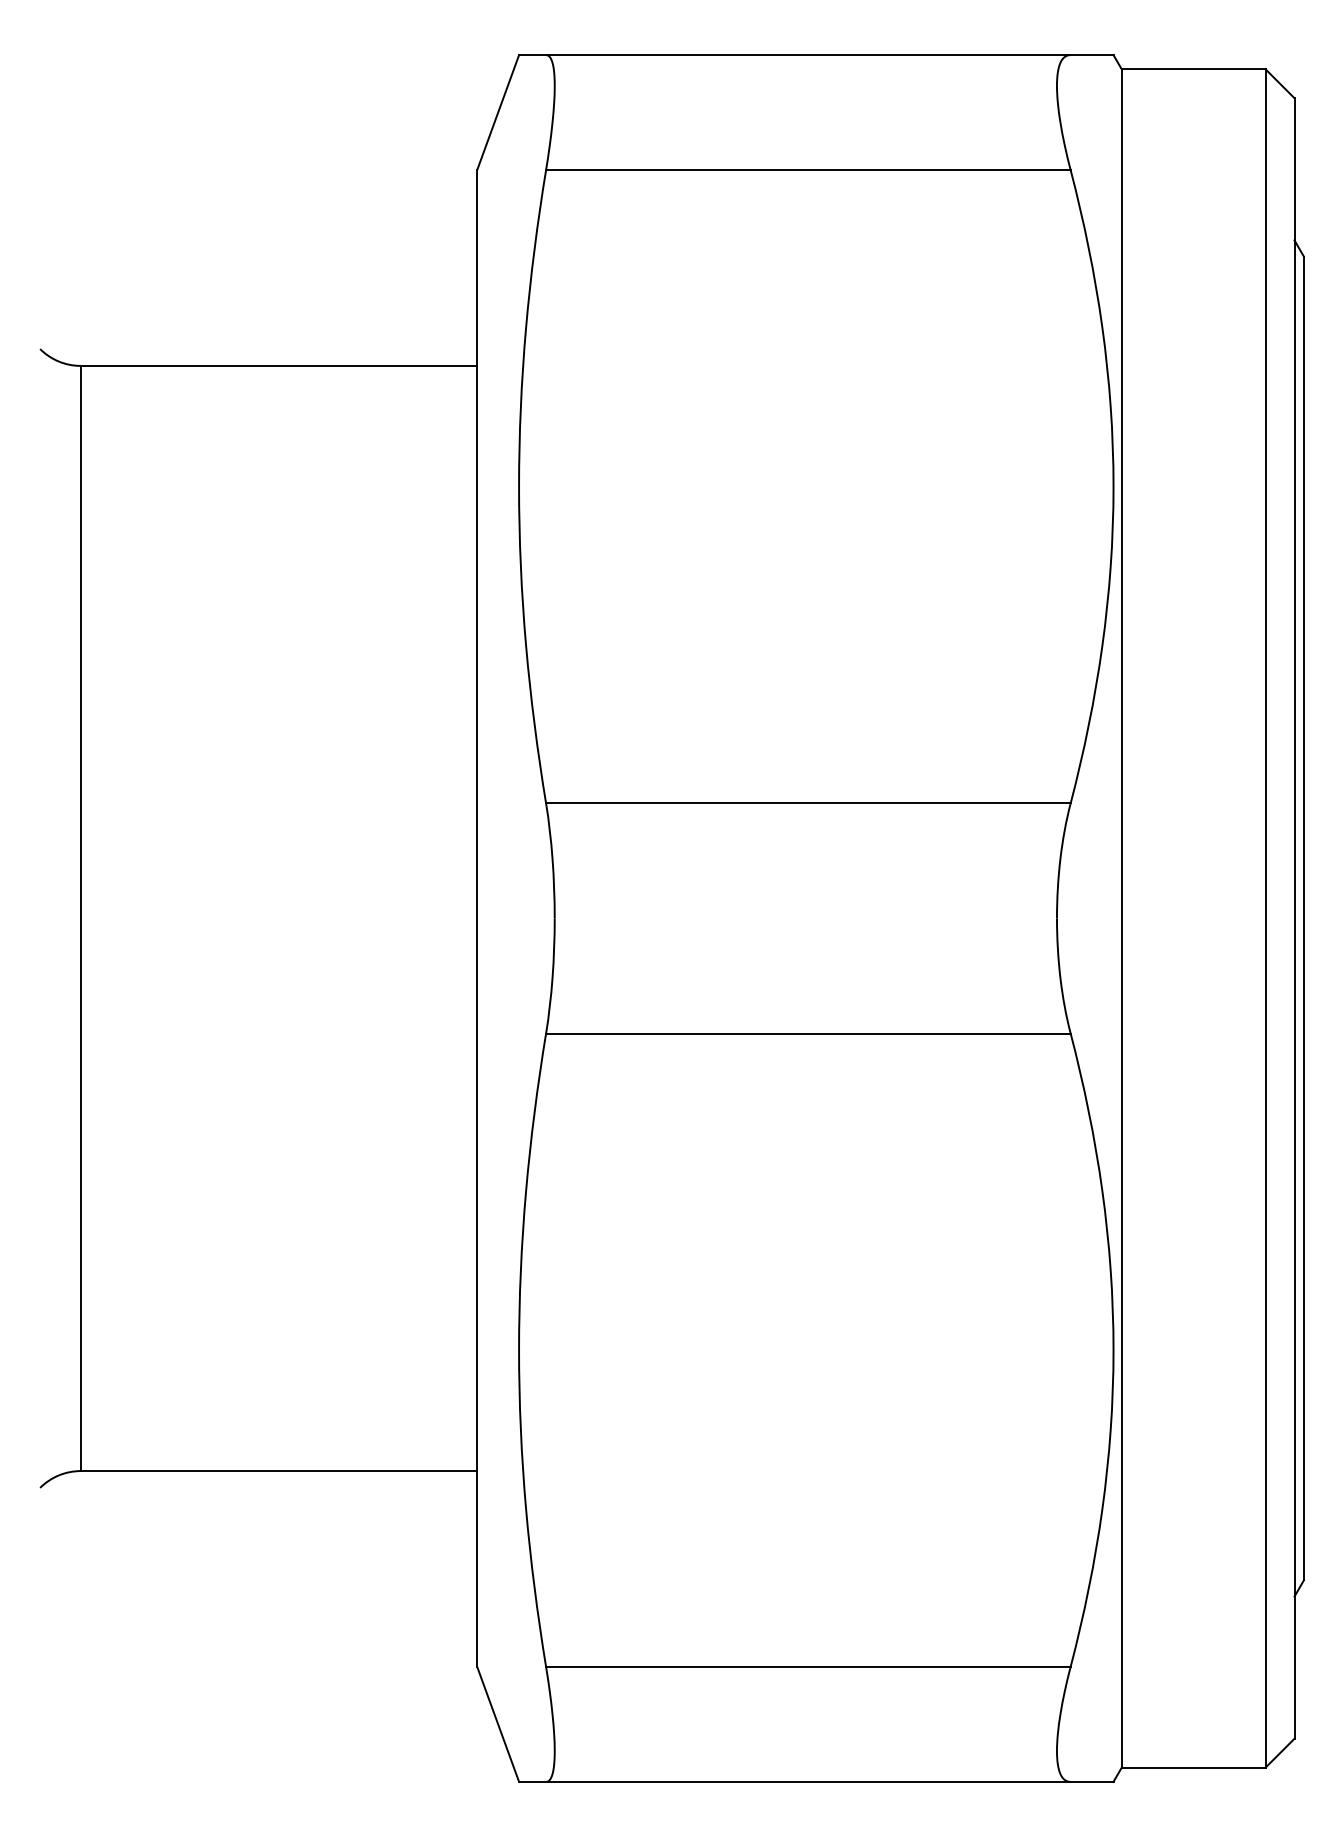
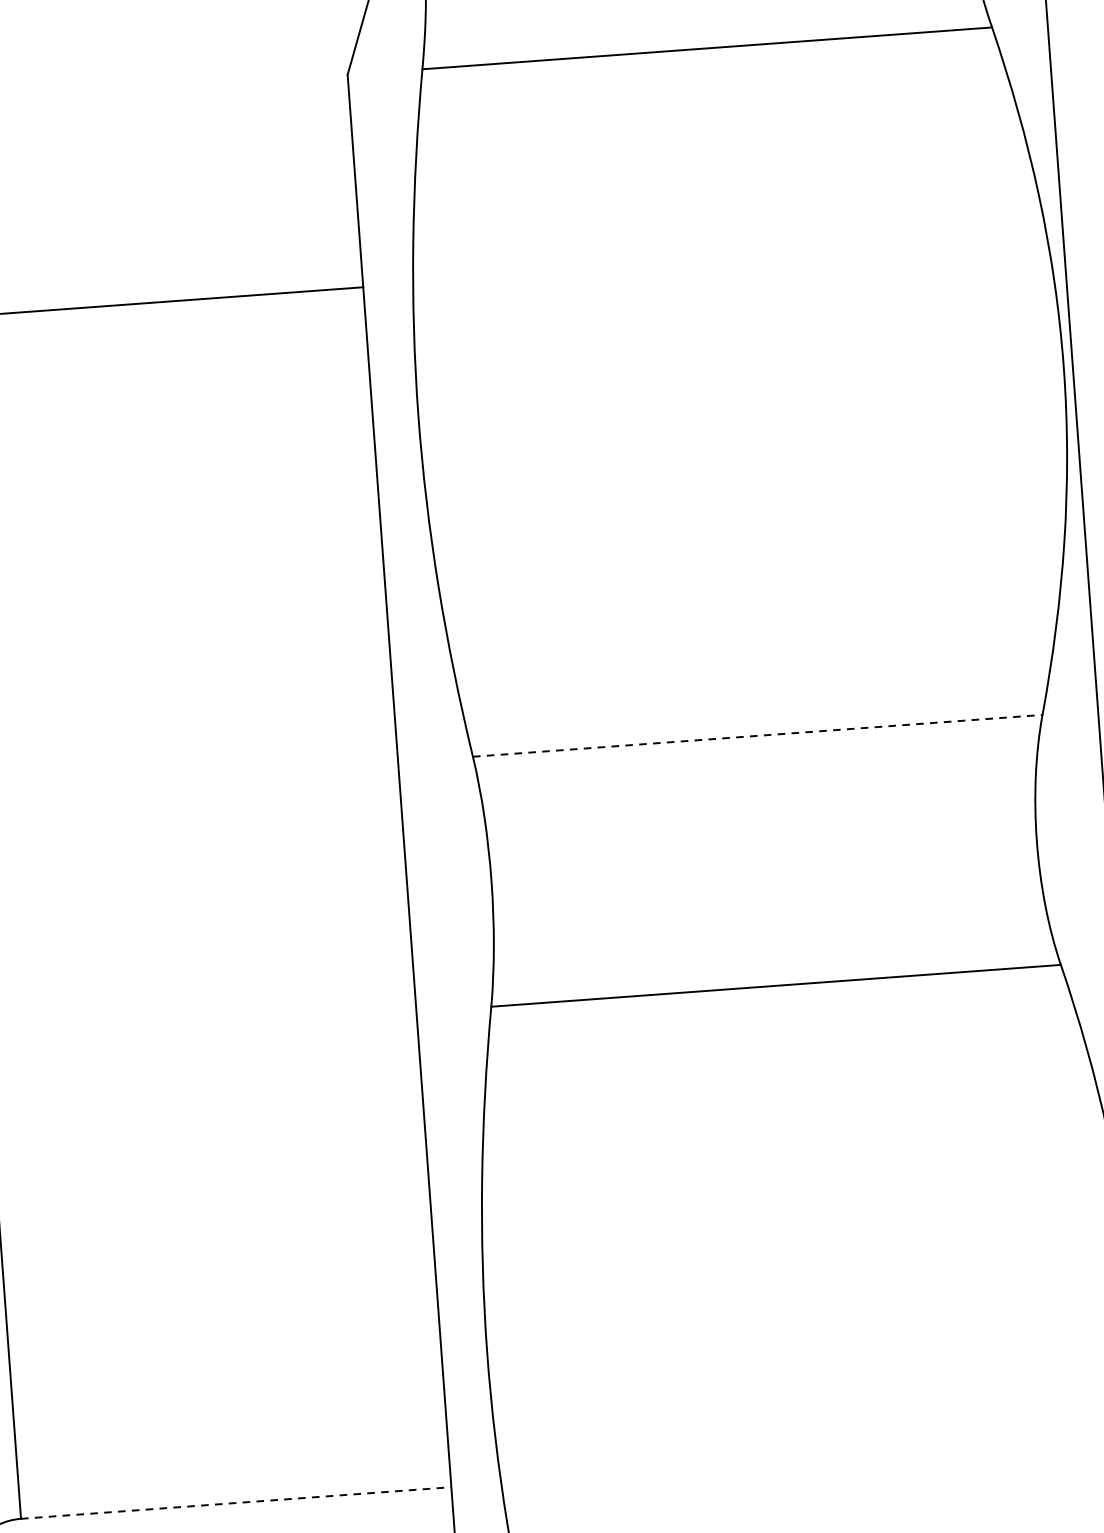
line: (808, 803) -> (757, 735), solid -> dashed
line: (279, 1471) -> (236, 1503), solid -> dashed

